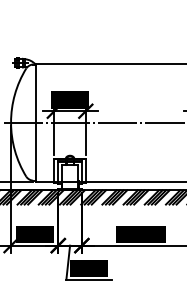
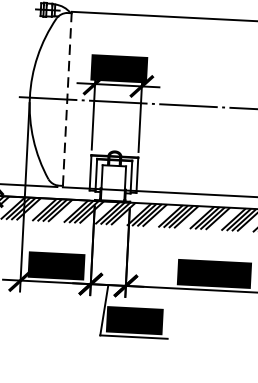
line: (36, 123) -> (67, 100), solid -> dashed

